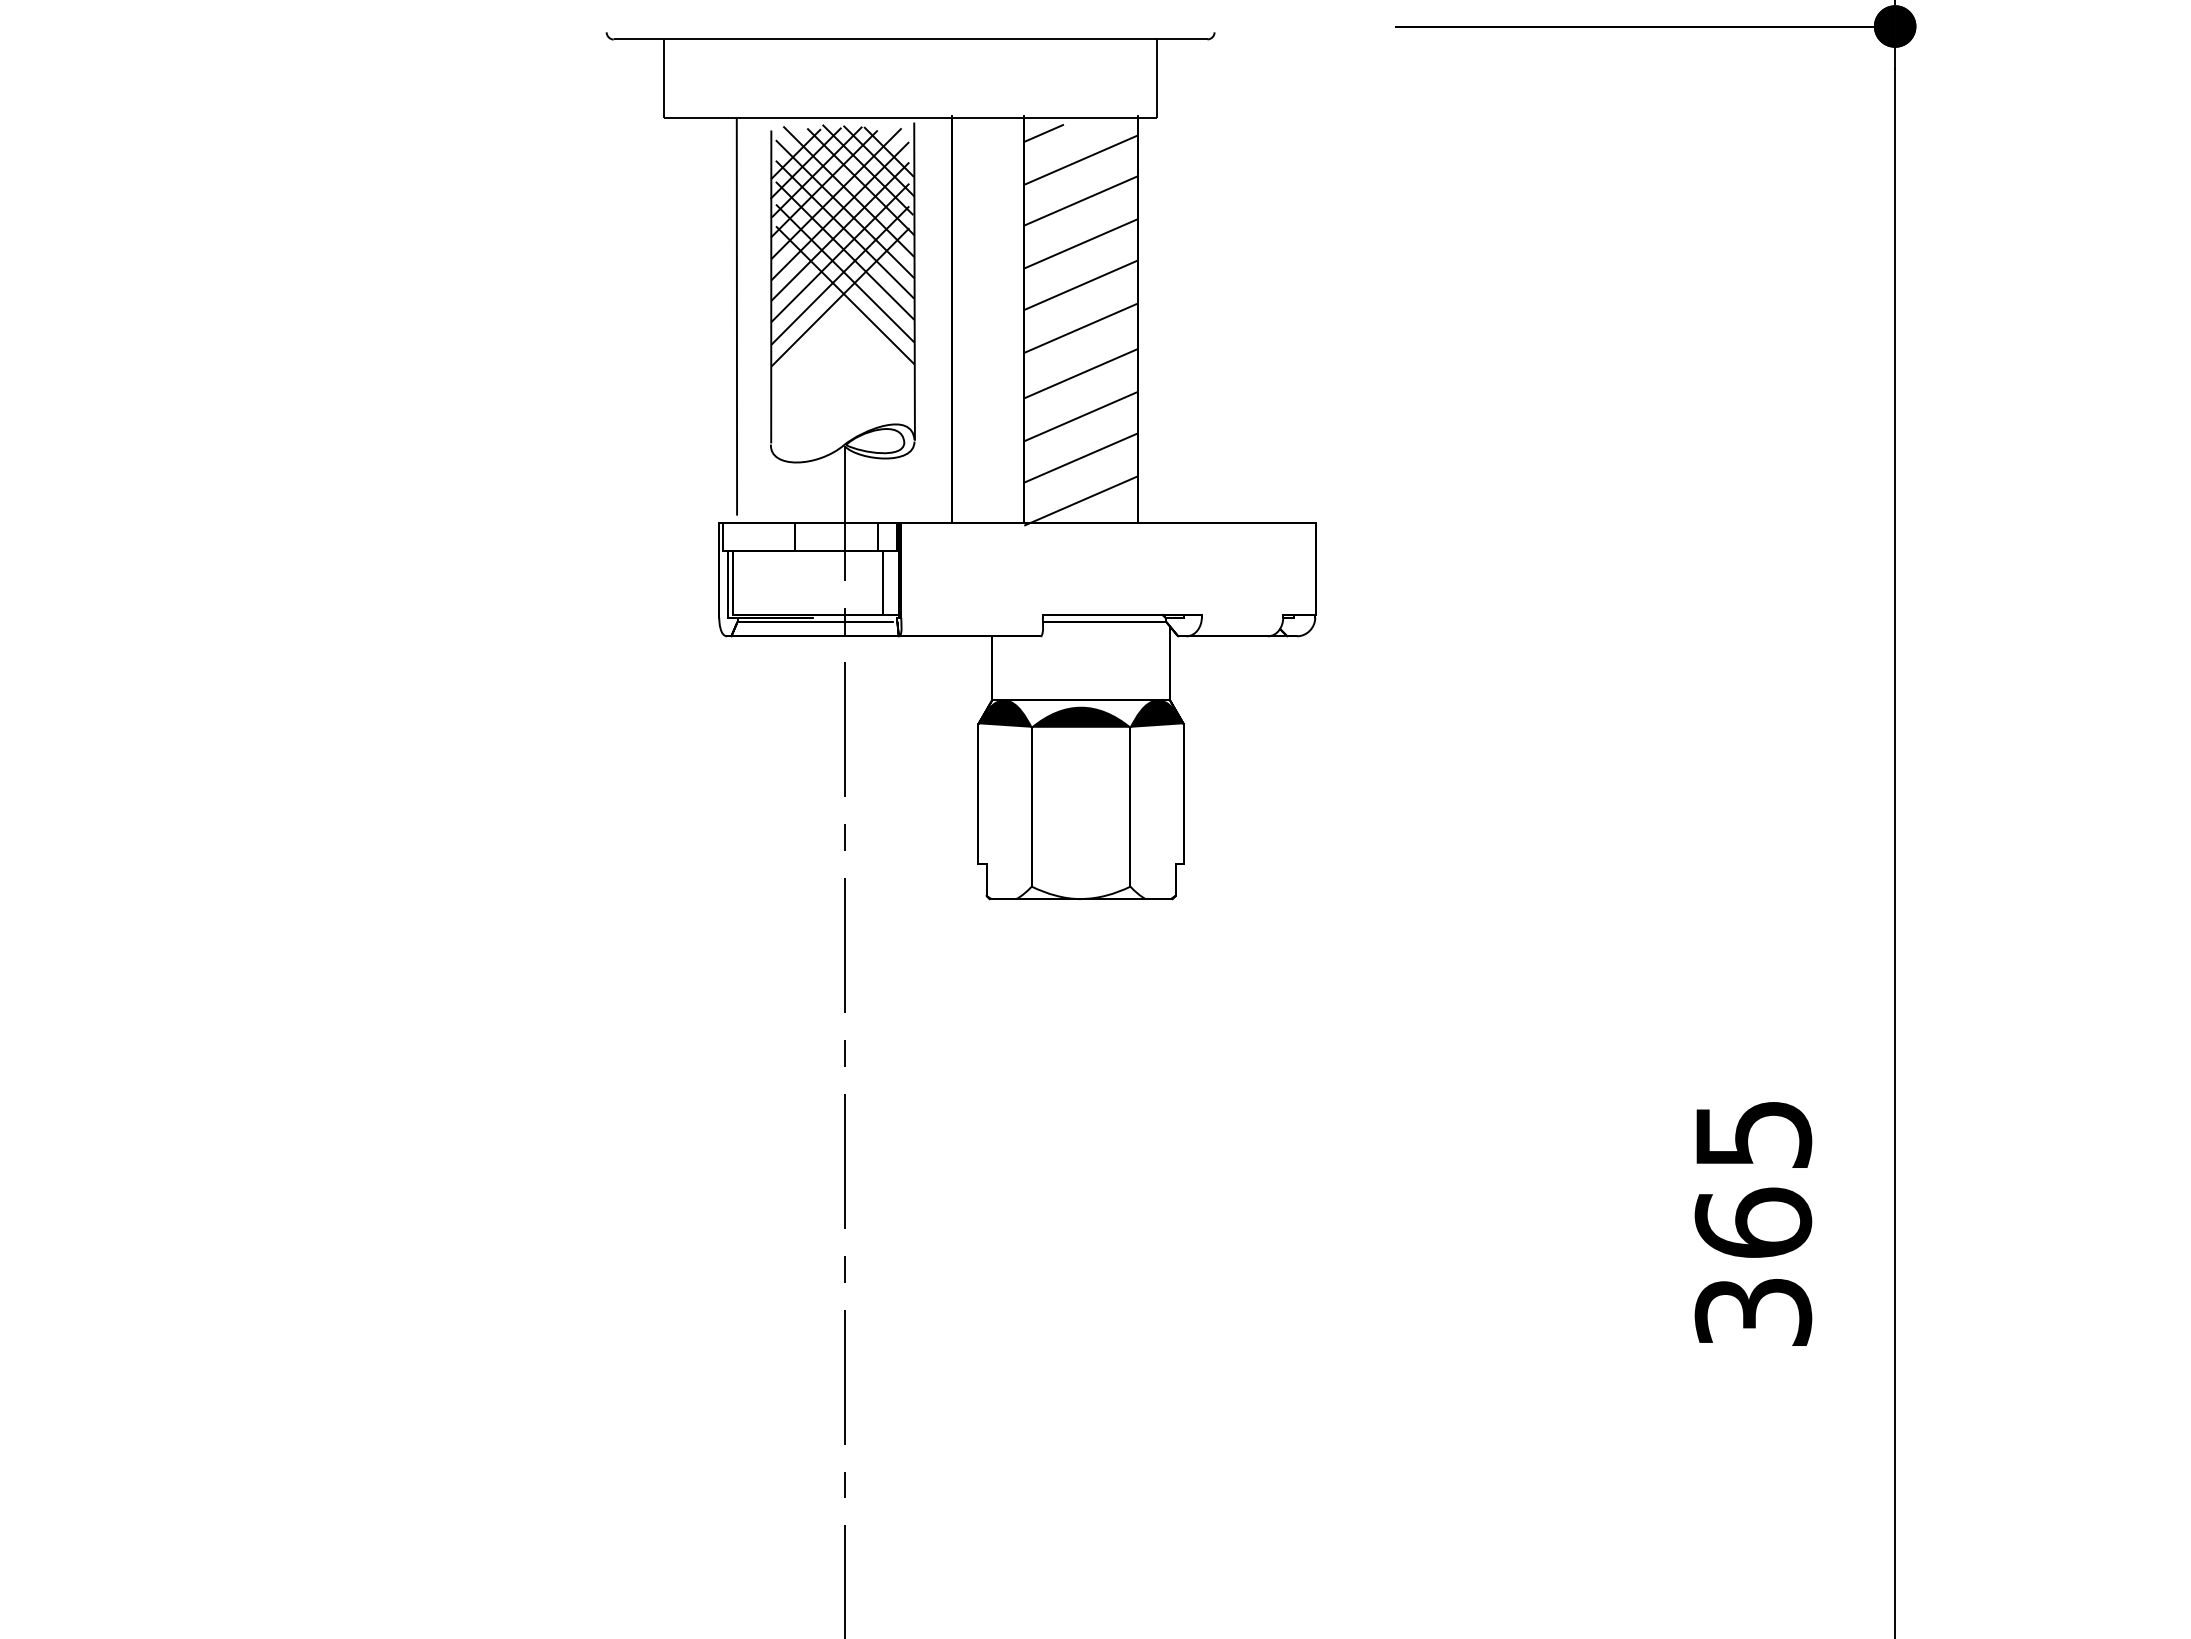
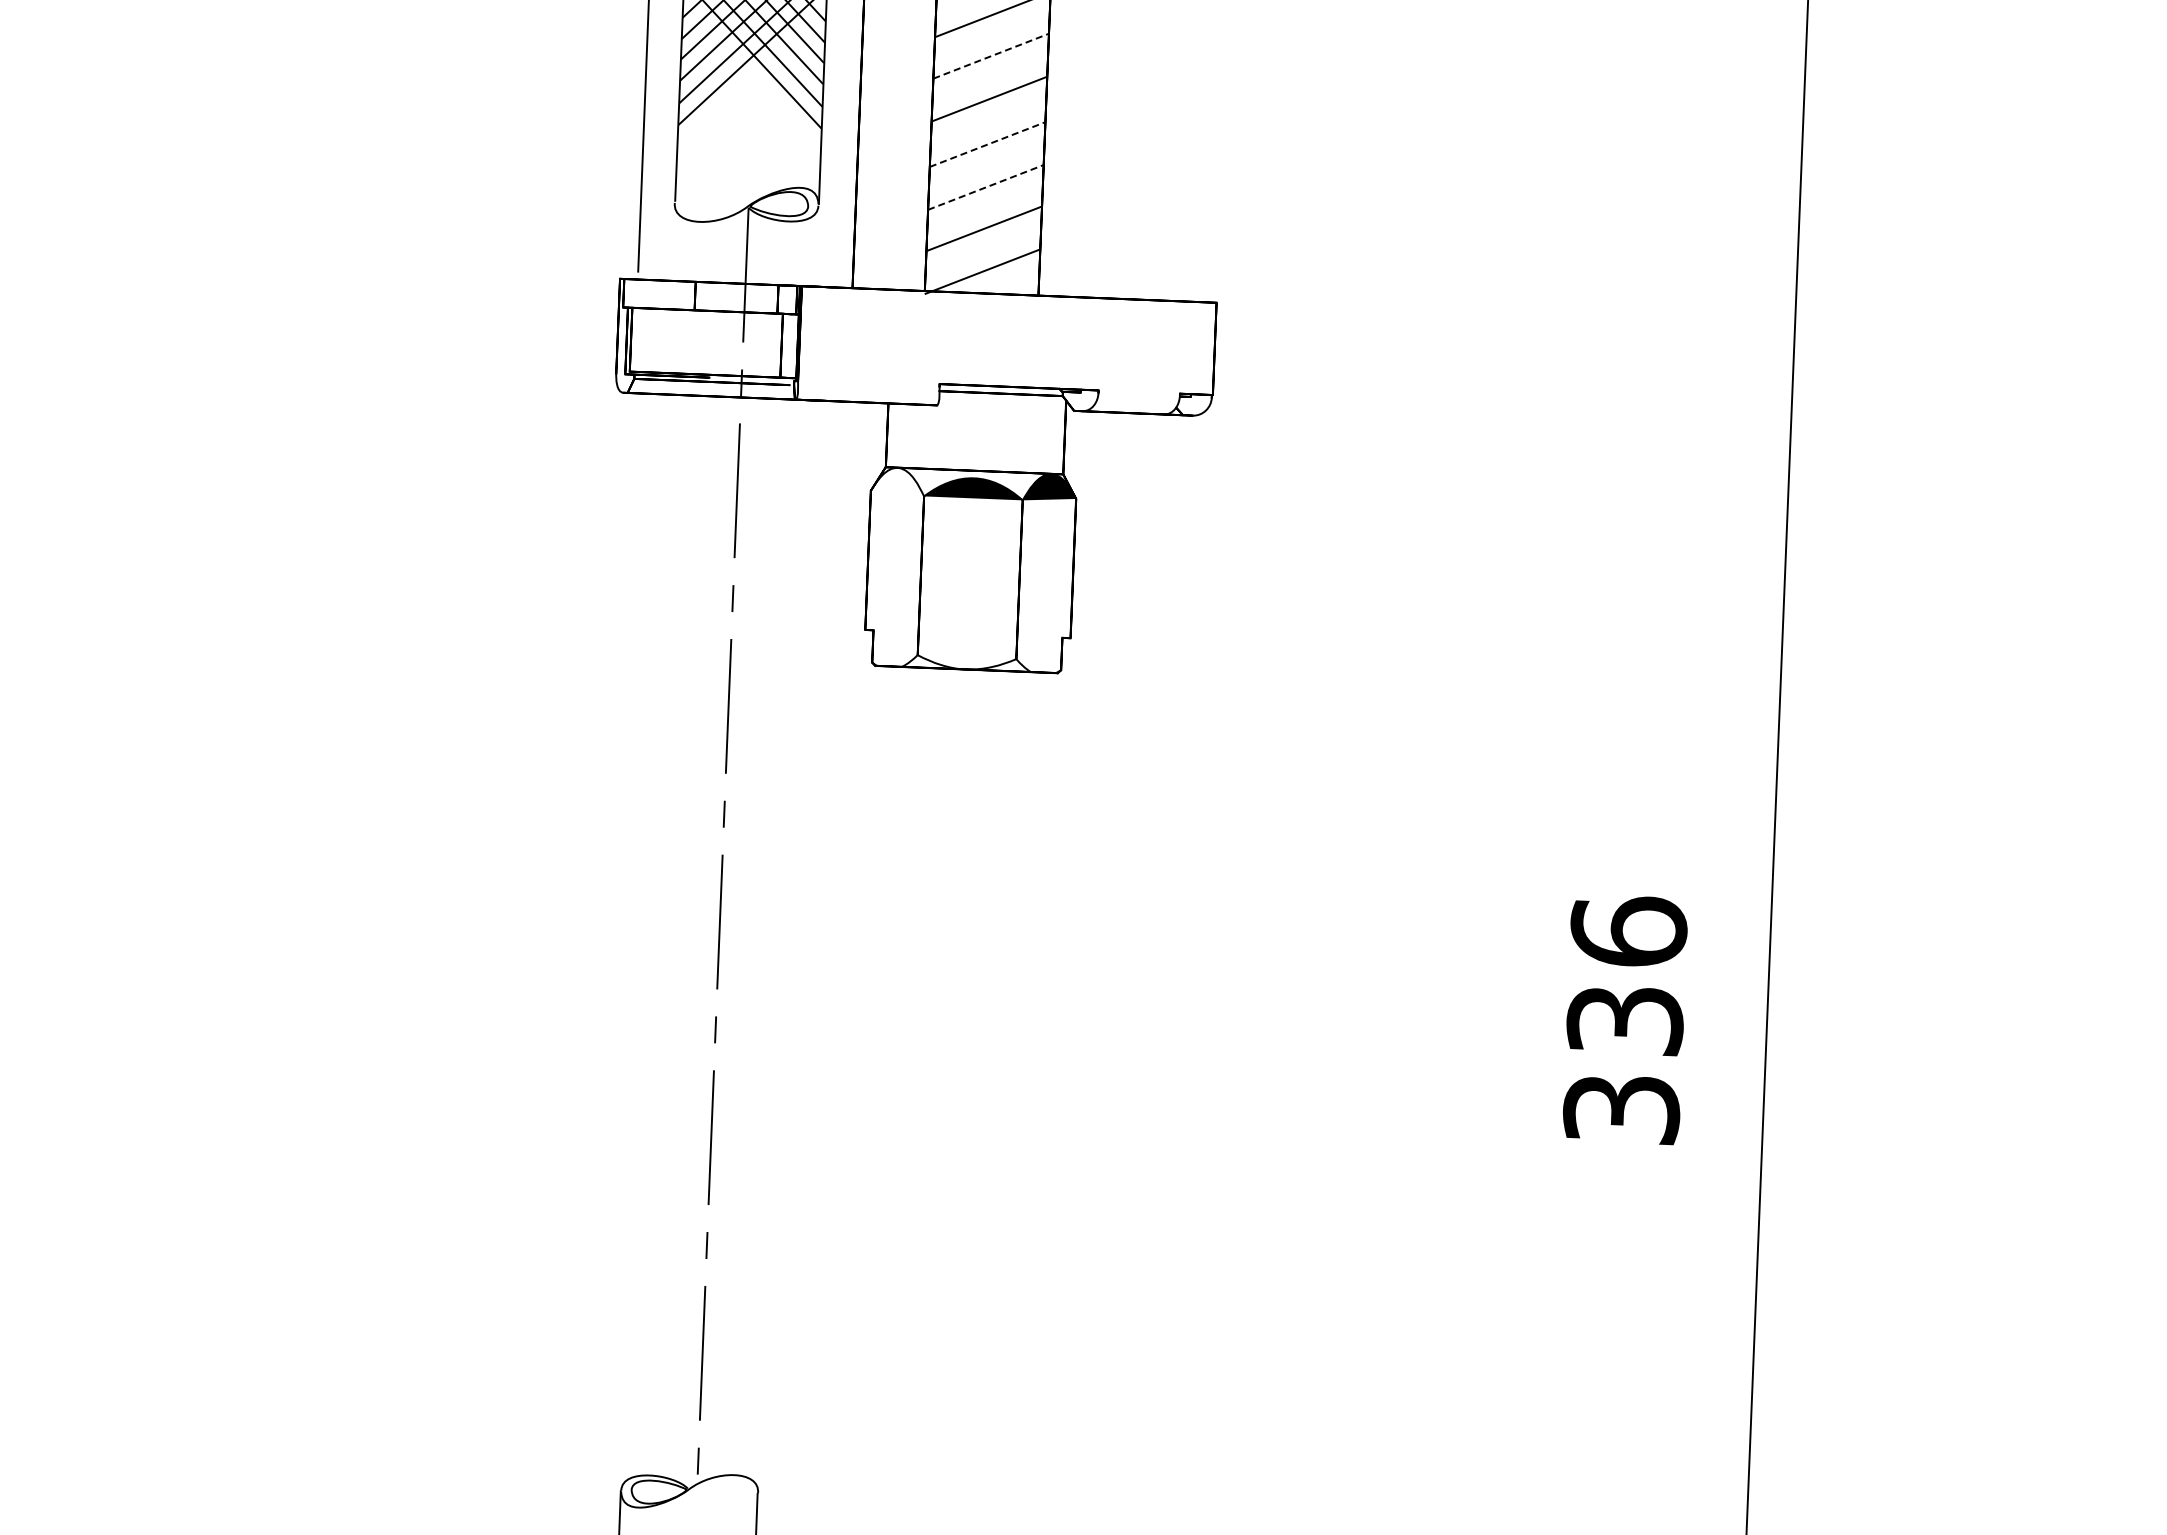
line: (1081, 285) -> (991, 56), solid -> dashed
line: (1081, 373) -> (988, 144), solid -> dashed
line: (1081, 416) -> (986, 187), solid -> dashed
fill: (1004, 713) -> (897, 481), removed
text: (1753, 1177) -> (1627, 974), 365 -> 336

